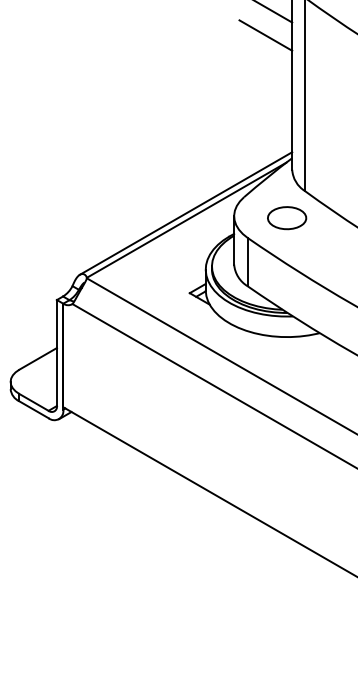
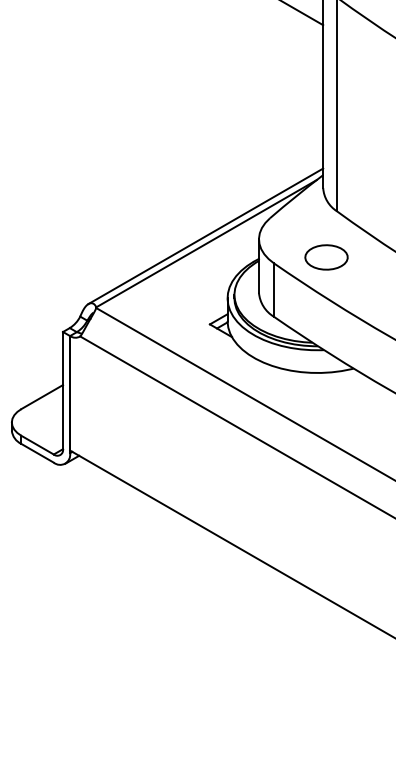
line: (265, 35) -> (293, 39), removed
part: (287, 218) -> (326, 257), moved

